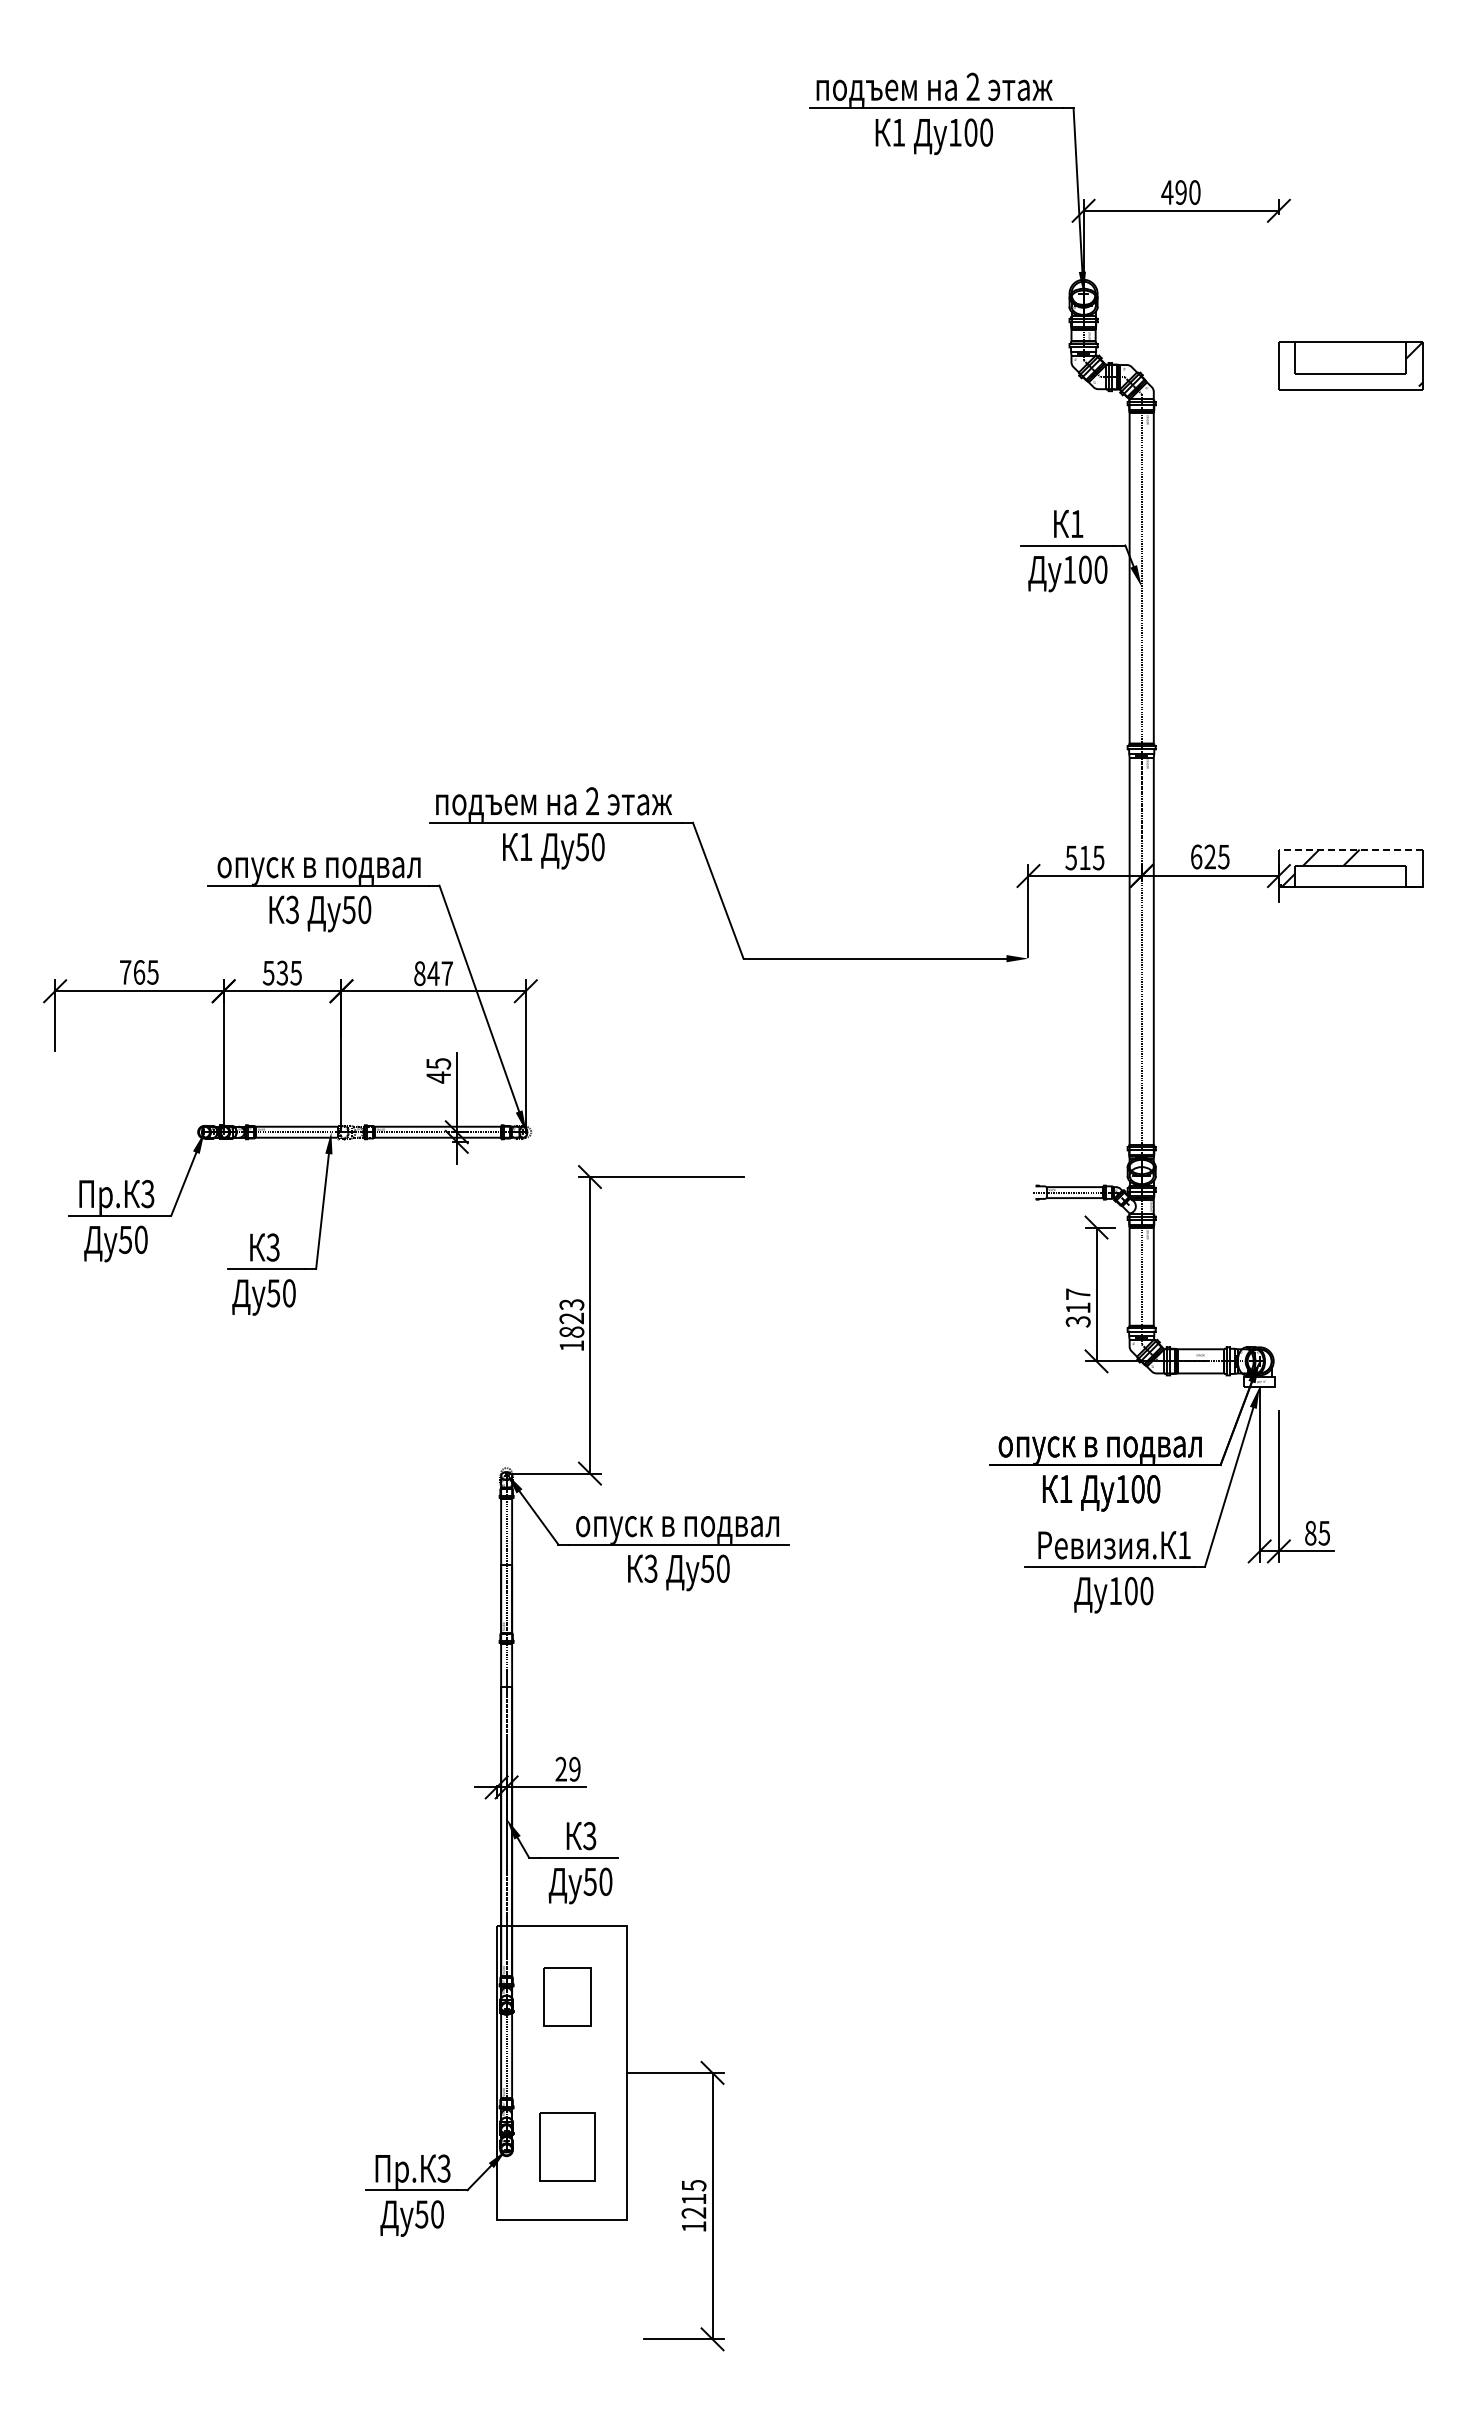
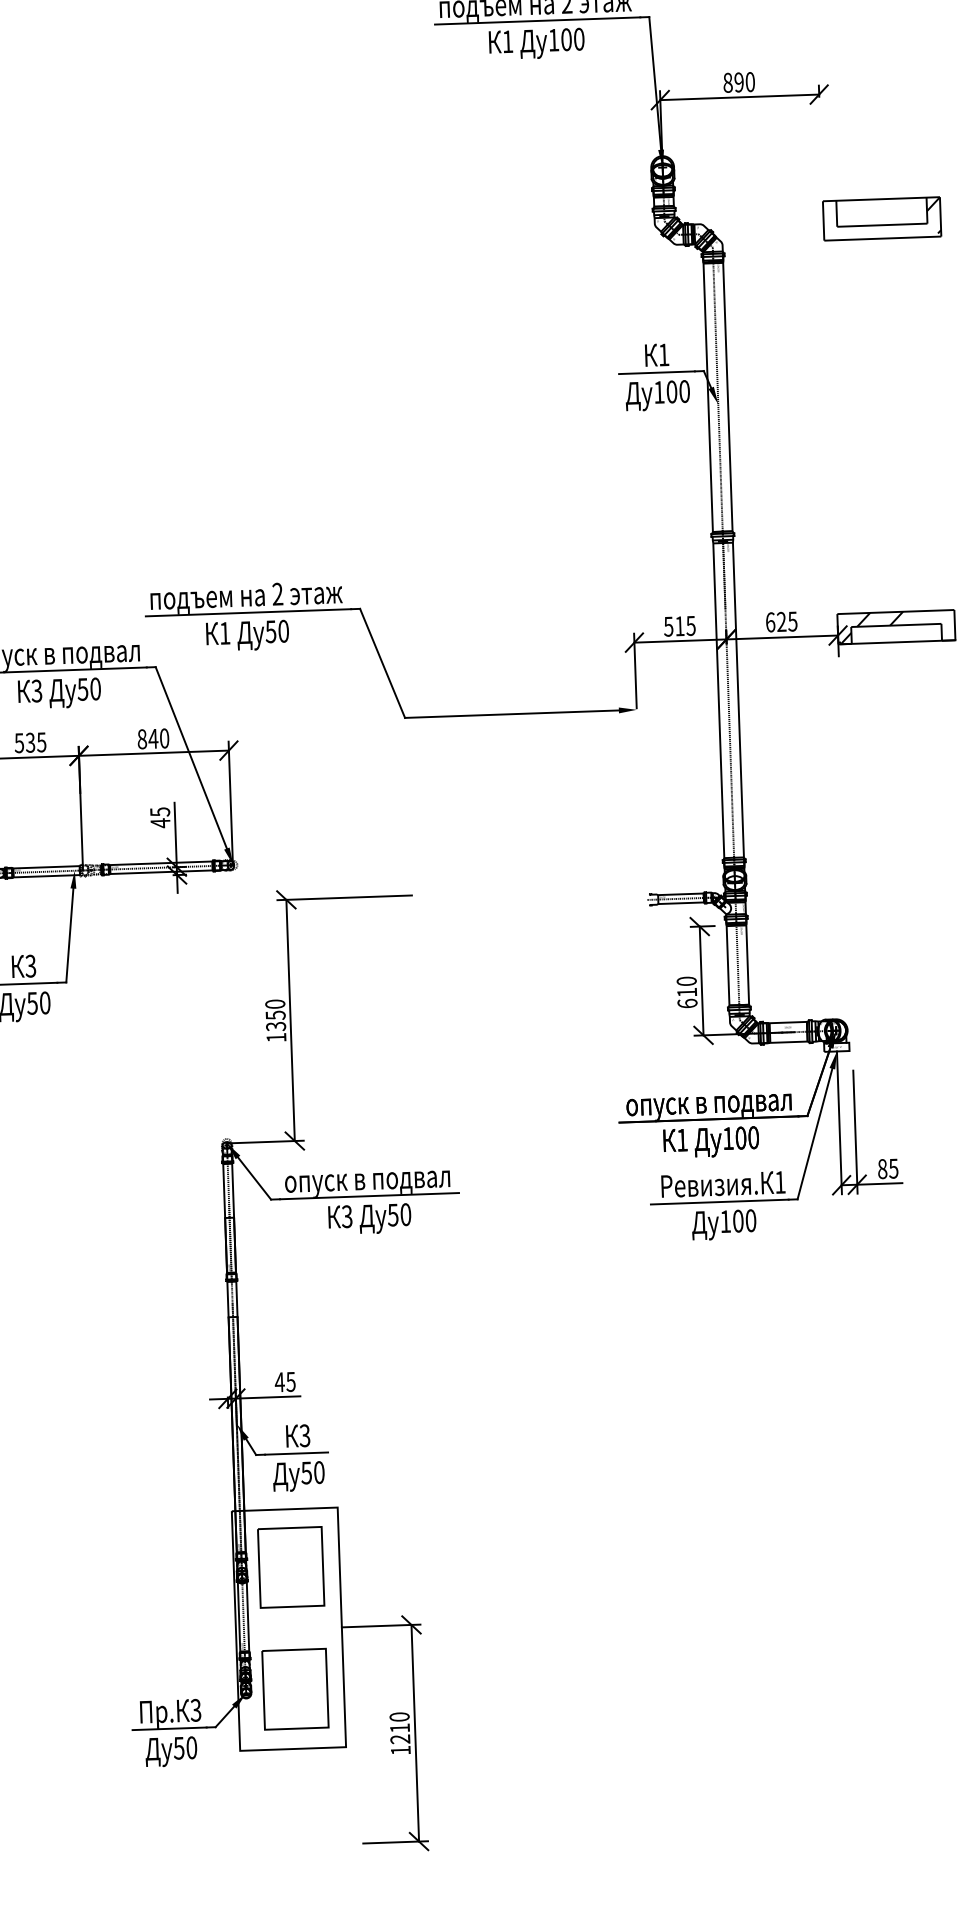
text: (1167, 192) -> (728, 82), 490 -> 890
line: (1350, 849) -> (895, 611), dashed -> solid
text: (447, 973) -> (164, 738), 847 -> 840
text: (1077, 1307) -> (686, 992), 317 -> 610
text: (571, 1318) -> (275, 1015), 1823 -> 1350
text: (567, 1768) -> (284, 1381), 29 -> 45
part: (566, 1997) -> (290, 1567), size x1.67
part: (566, 2146) -> (294, 1688), size x1.43
text: (693, 2185) -> (399, 1717), 1215 -> 1210

